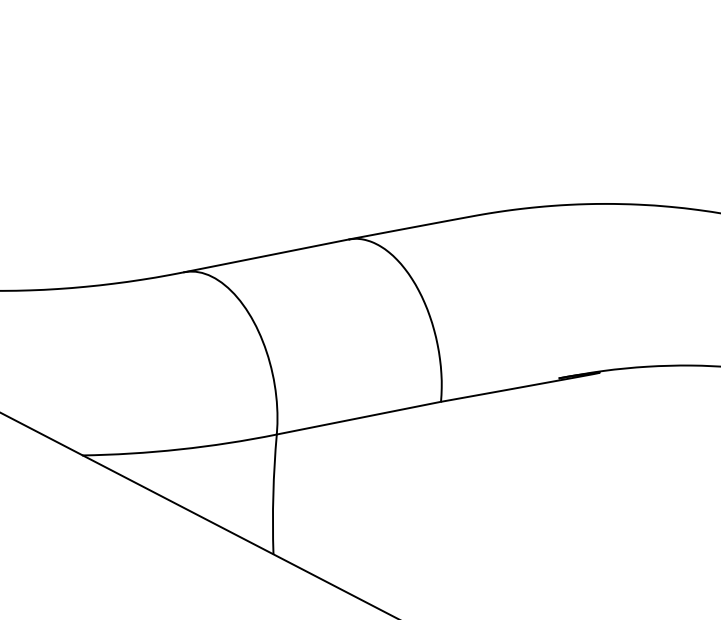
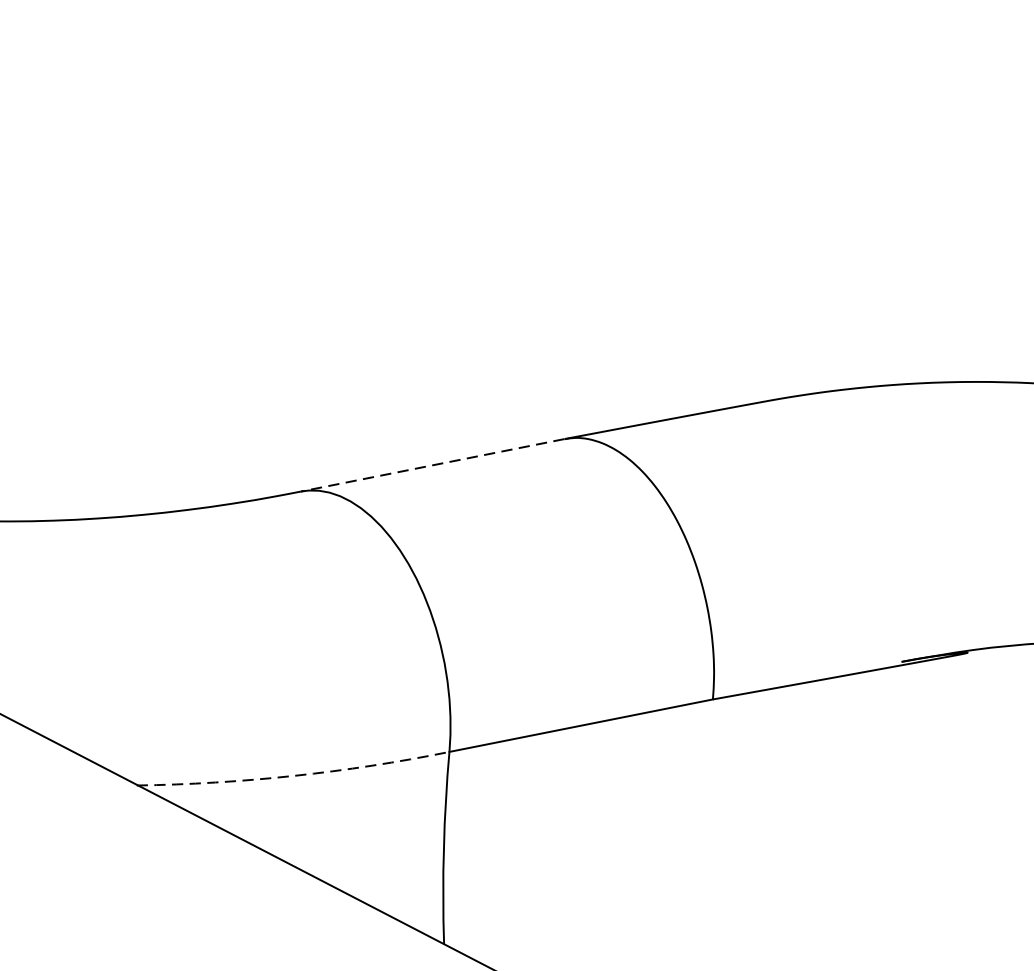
line: (266, 255) -> (432, 464), solid -> dashed
arc: (179, 449) -> (293, 775), solid -> dashed

